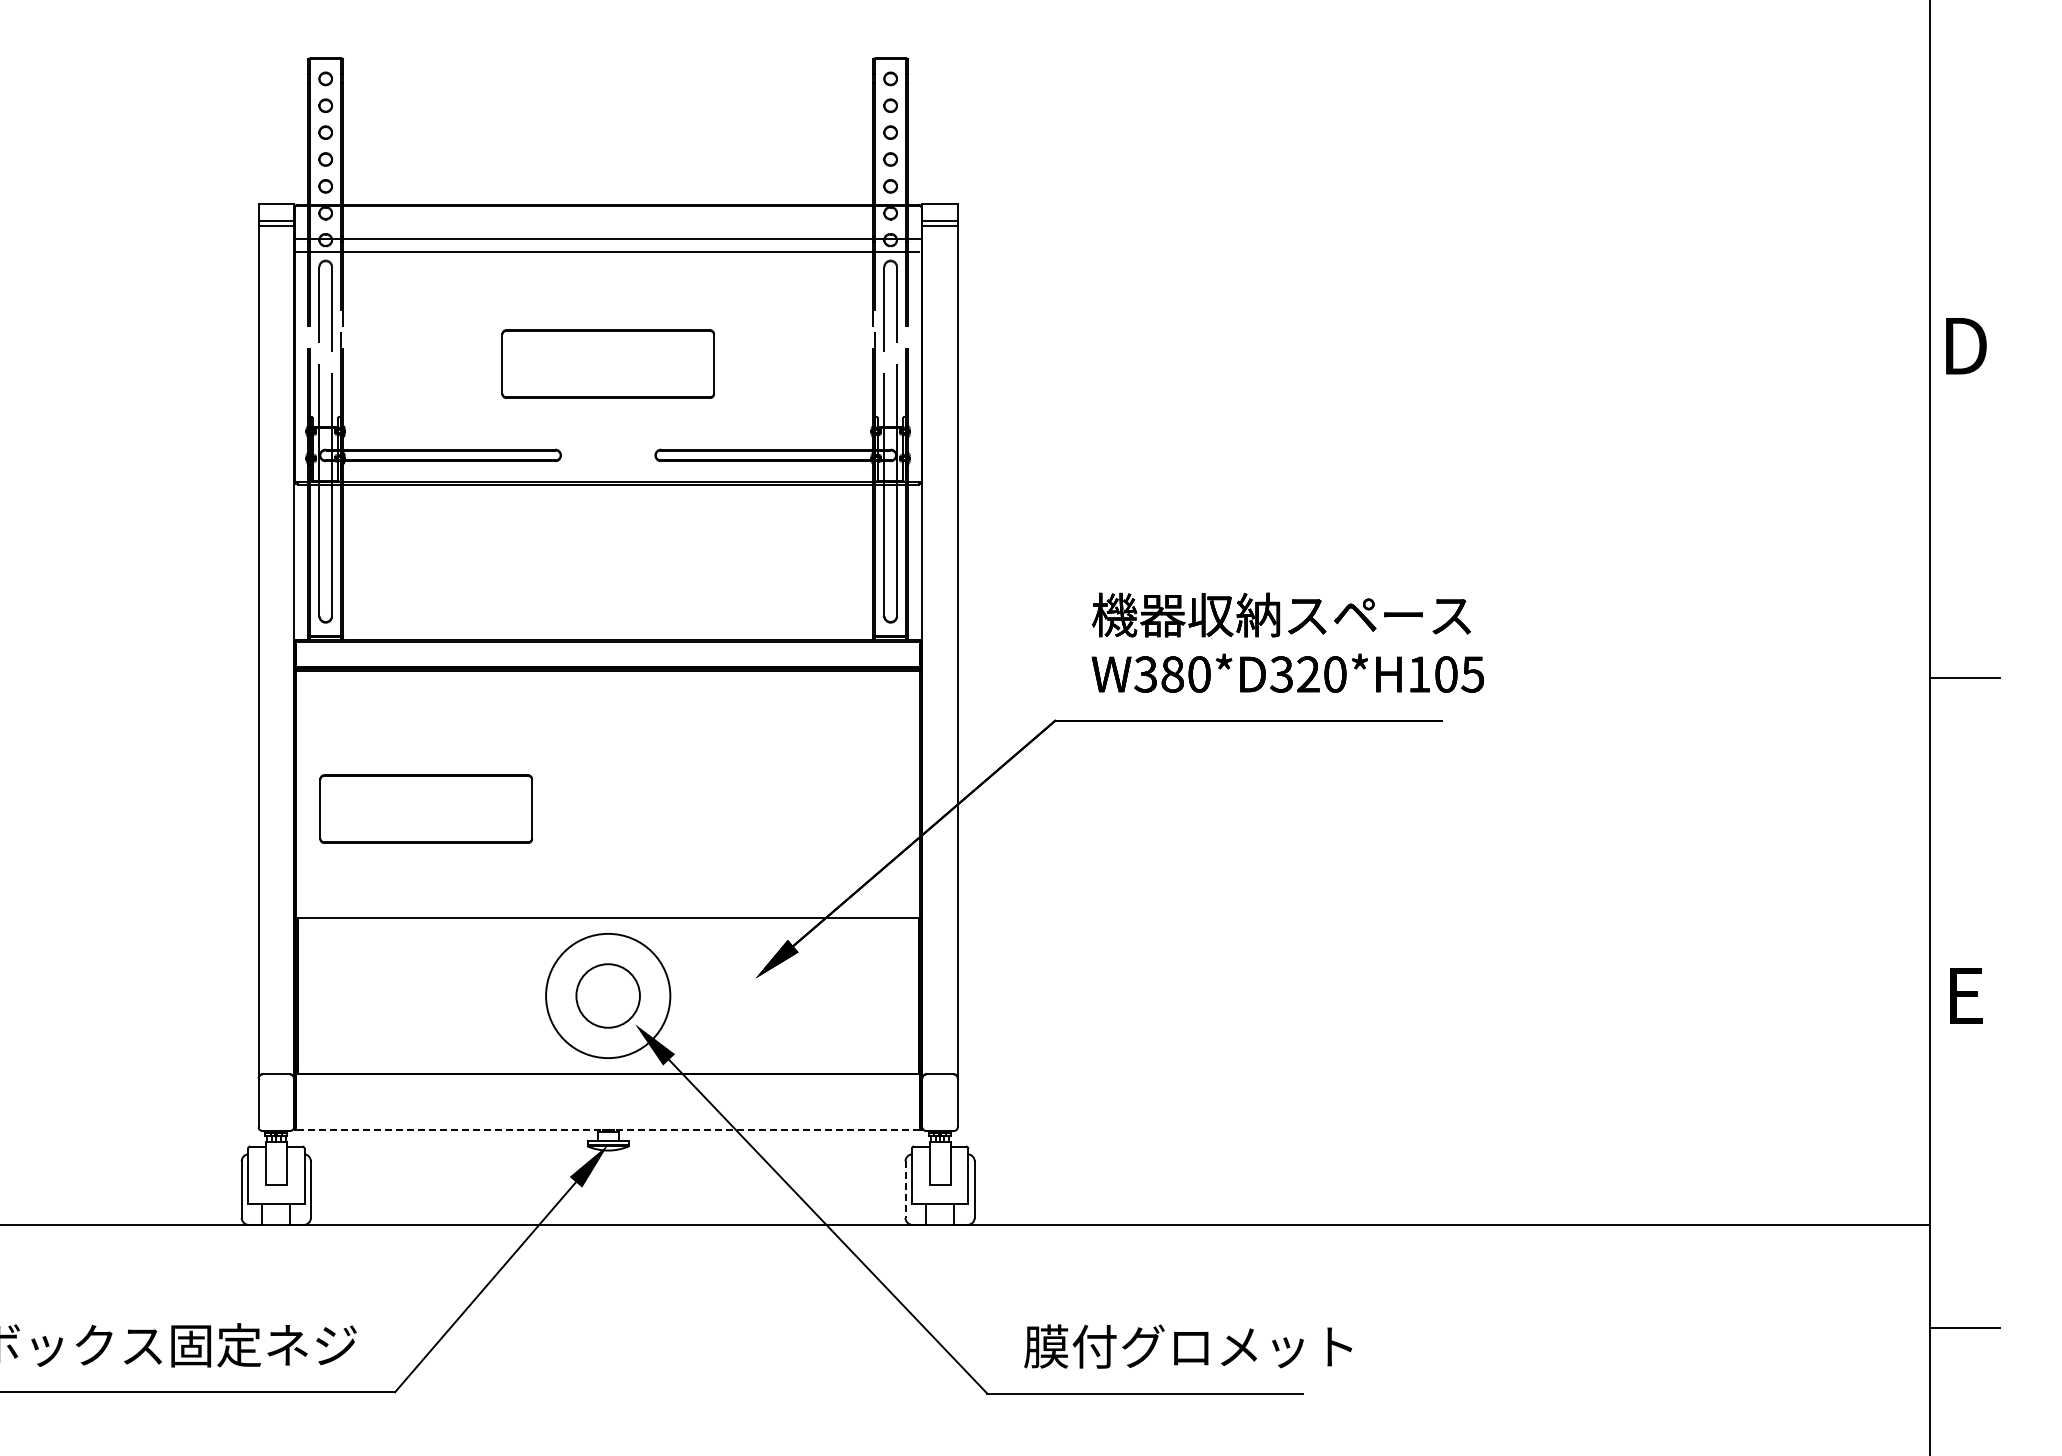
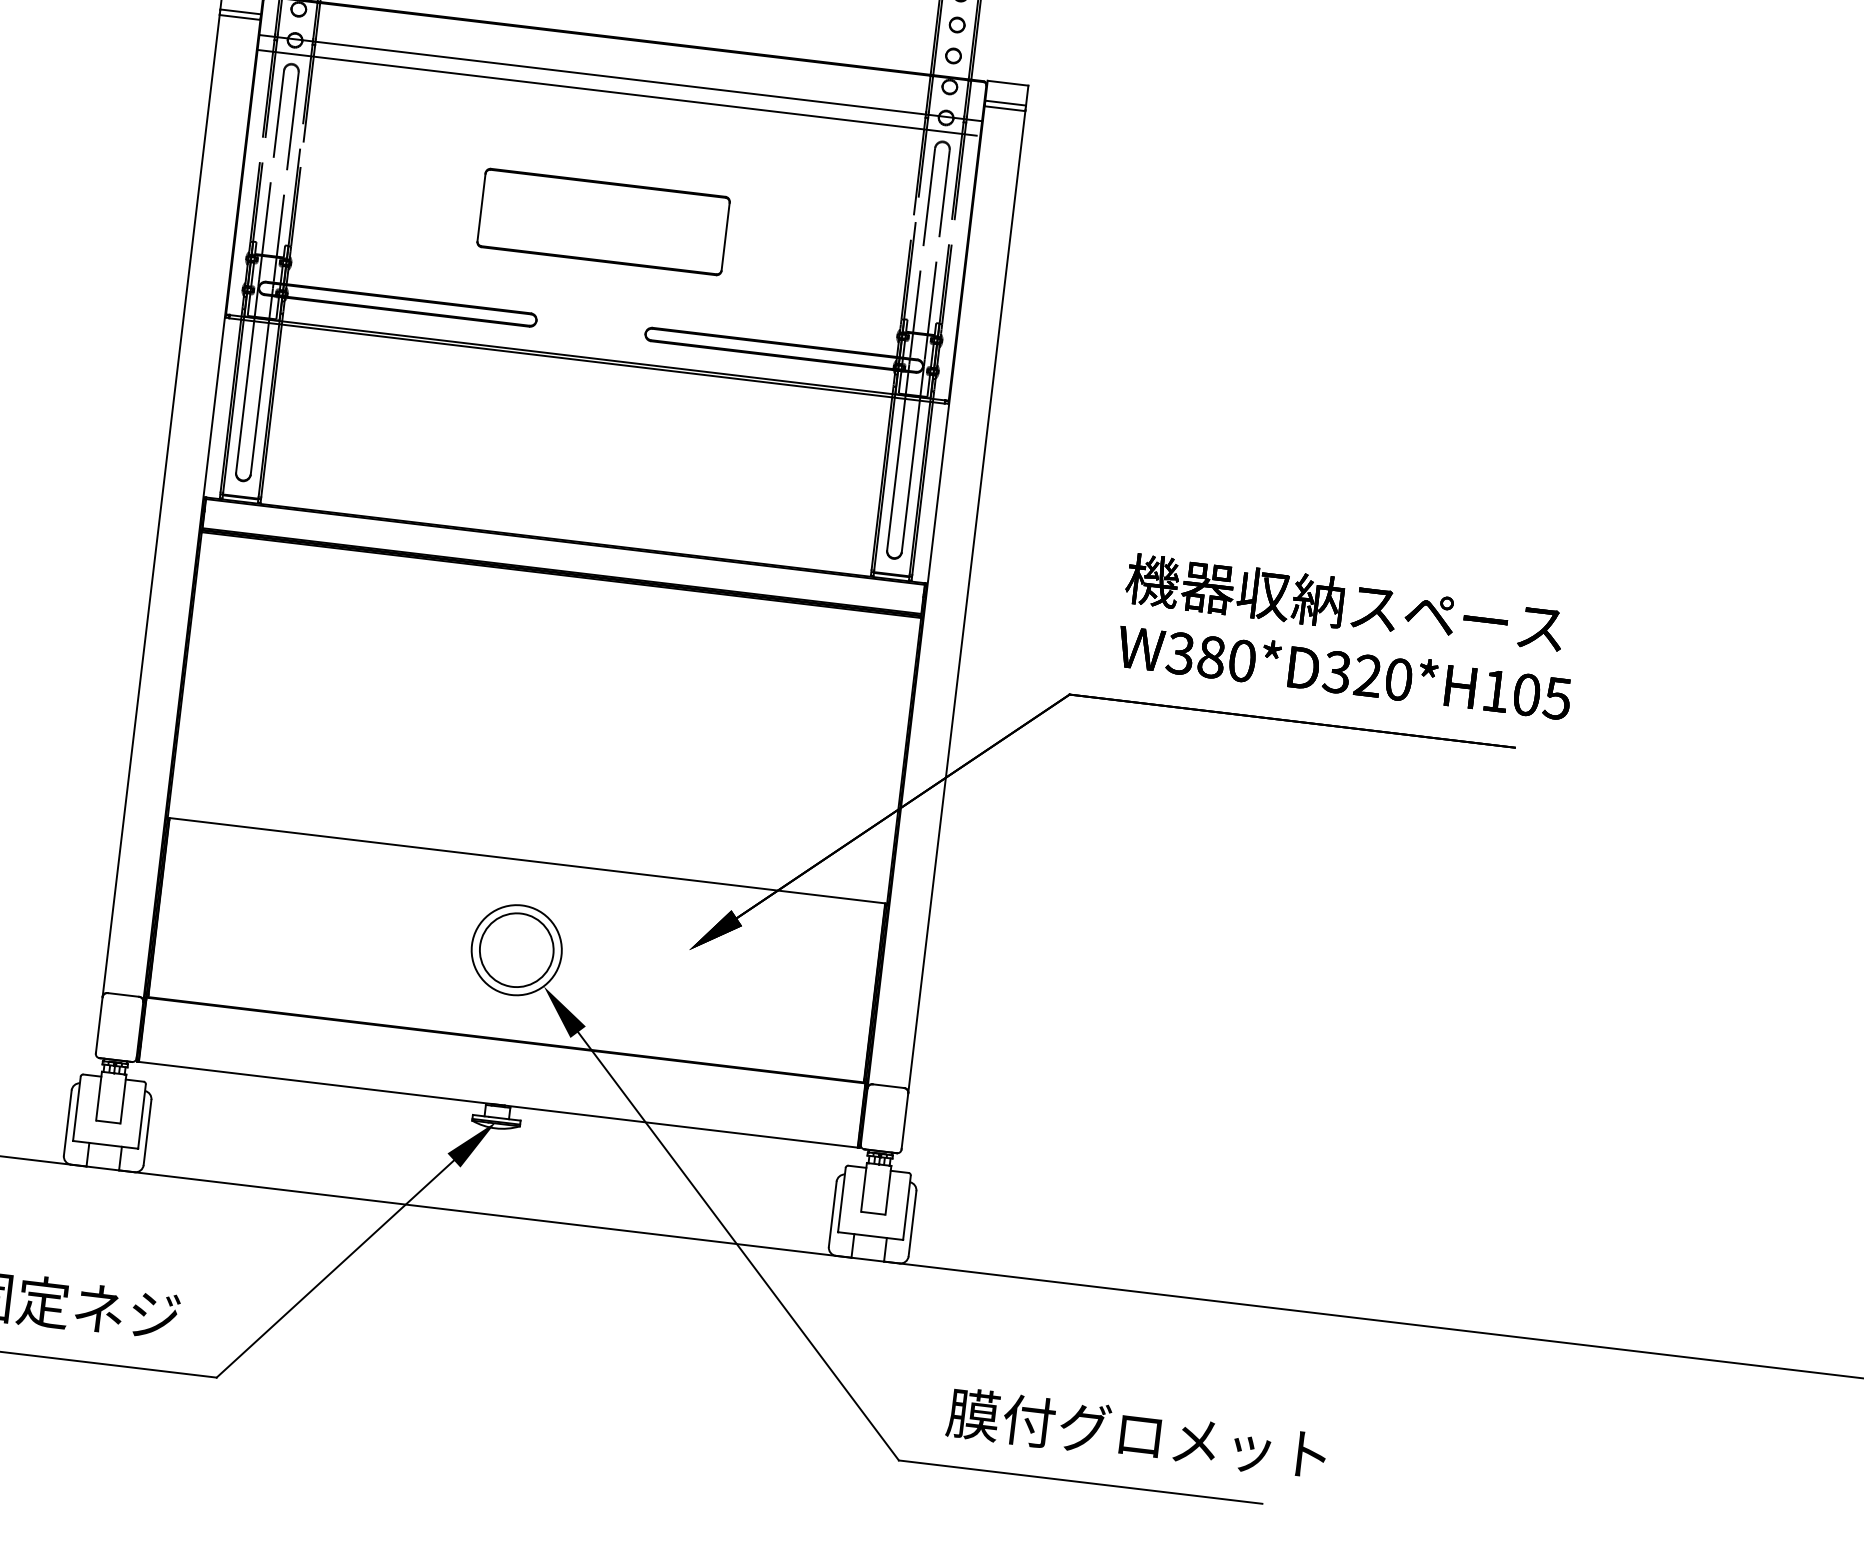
part: (425, 808) -> (331, 709), removed
circle: (608, 995) -> (517, 949), size x0.62
line: (608, 1130) -> (498, 1105), dashed -> solid
line: (905, 1190) -> (832, 1215), dashed -> solid

